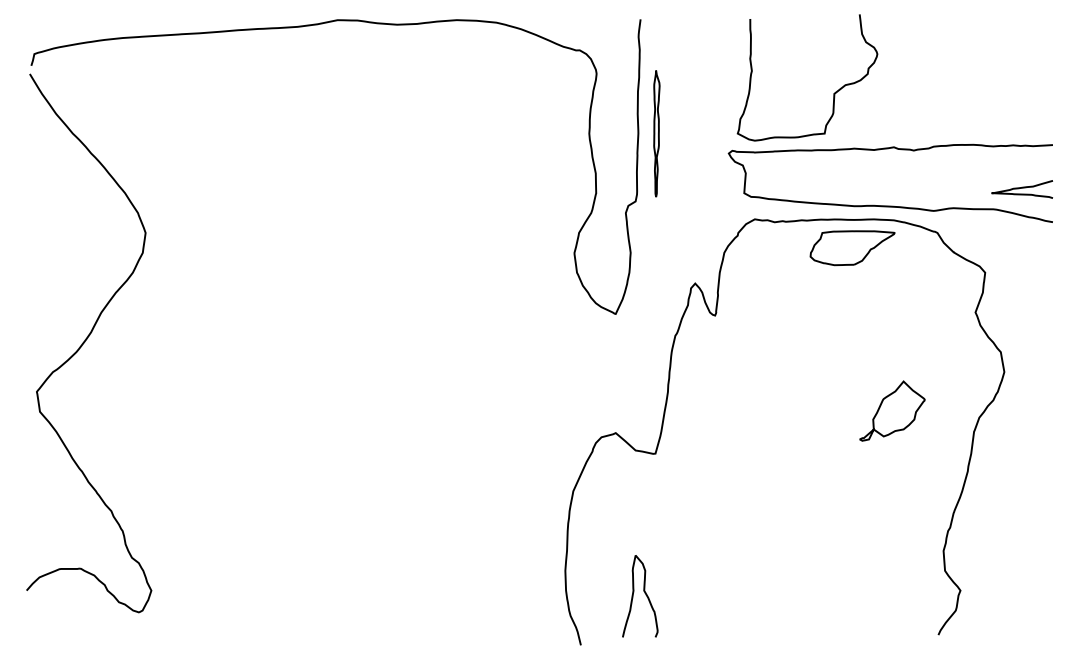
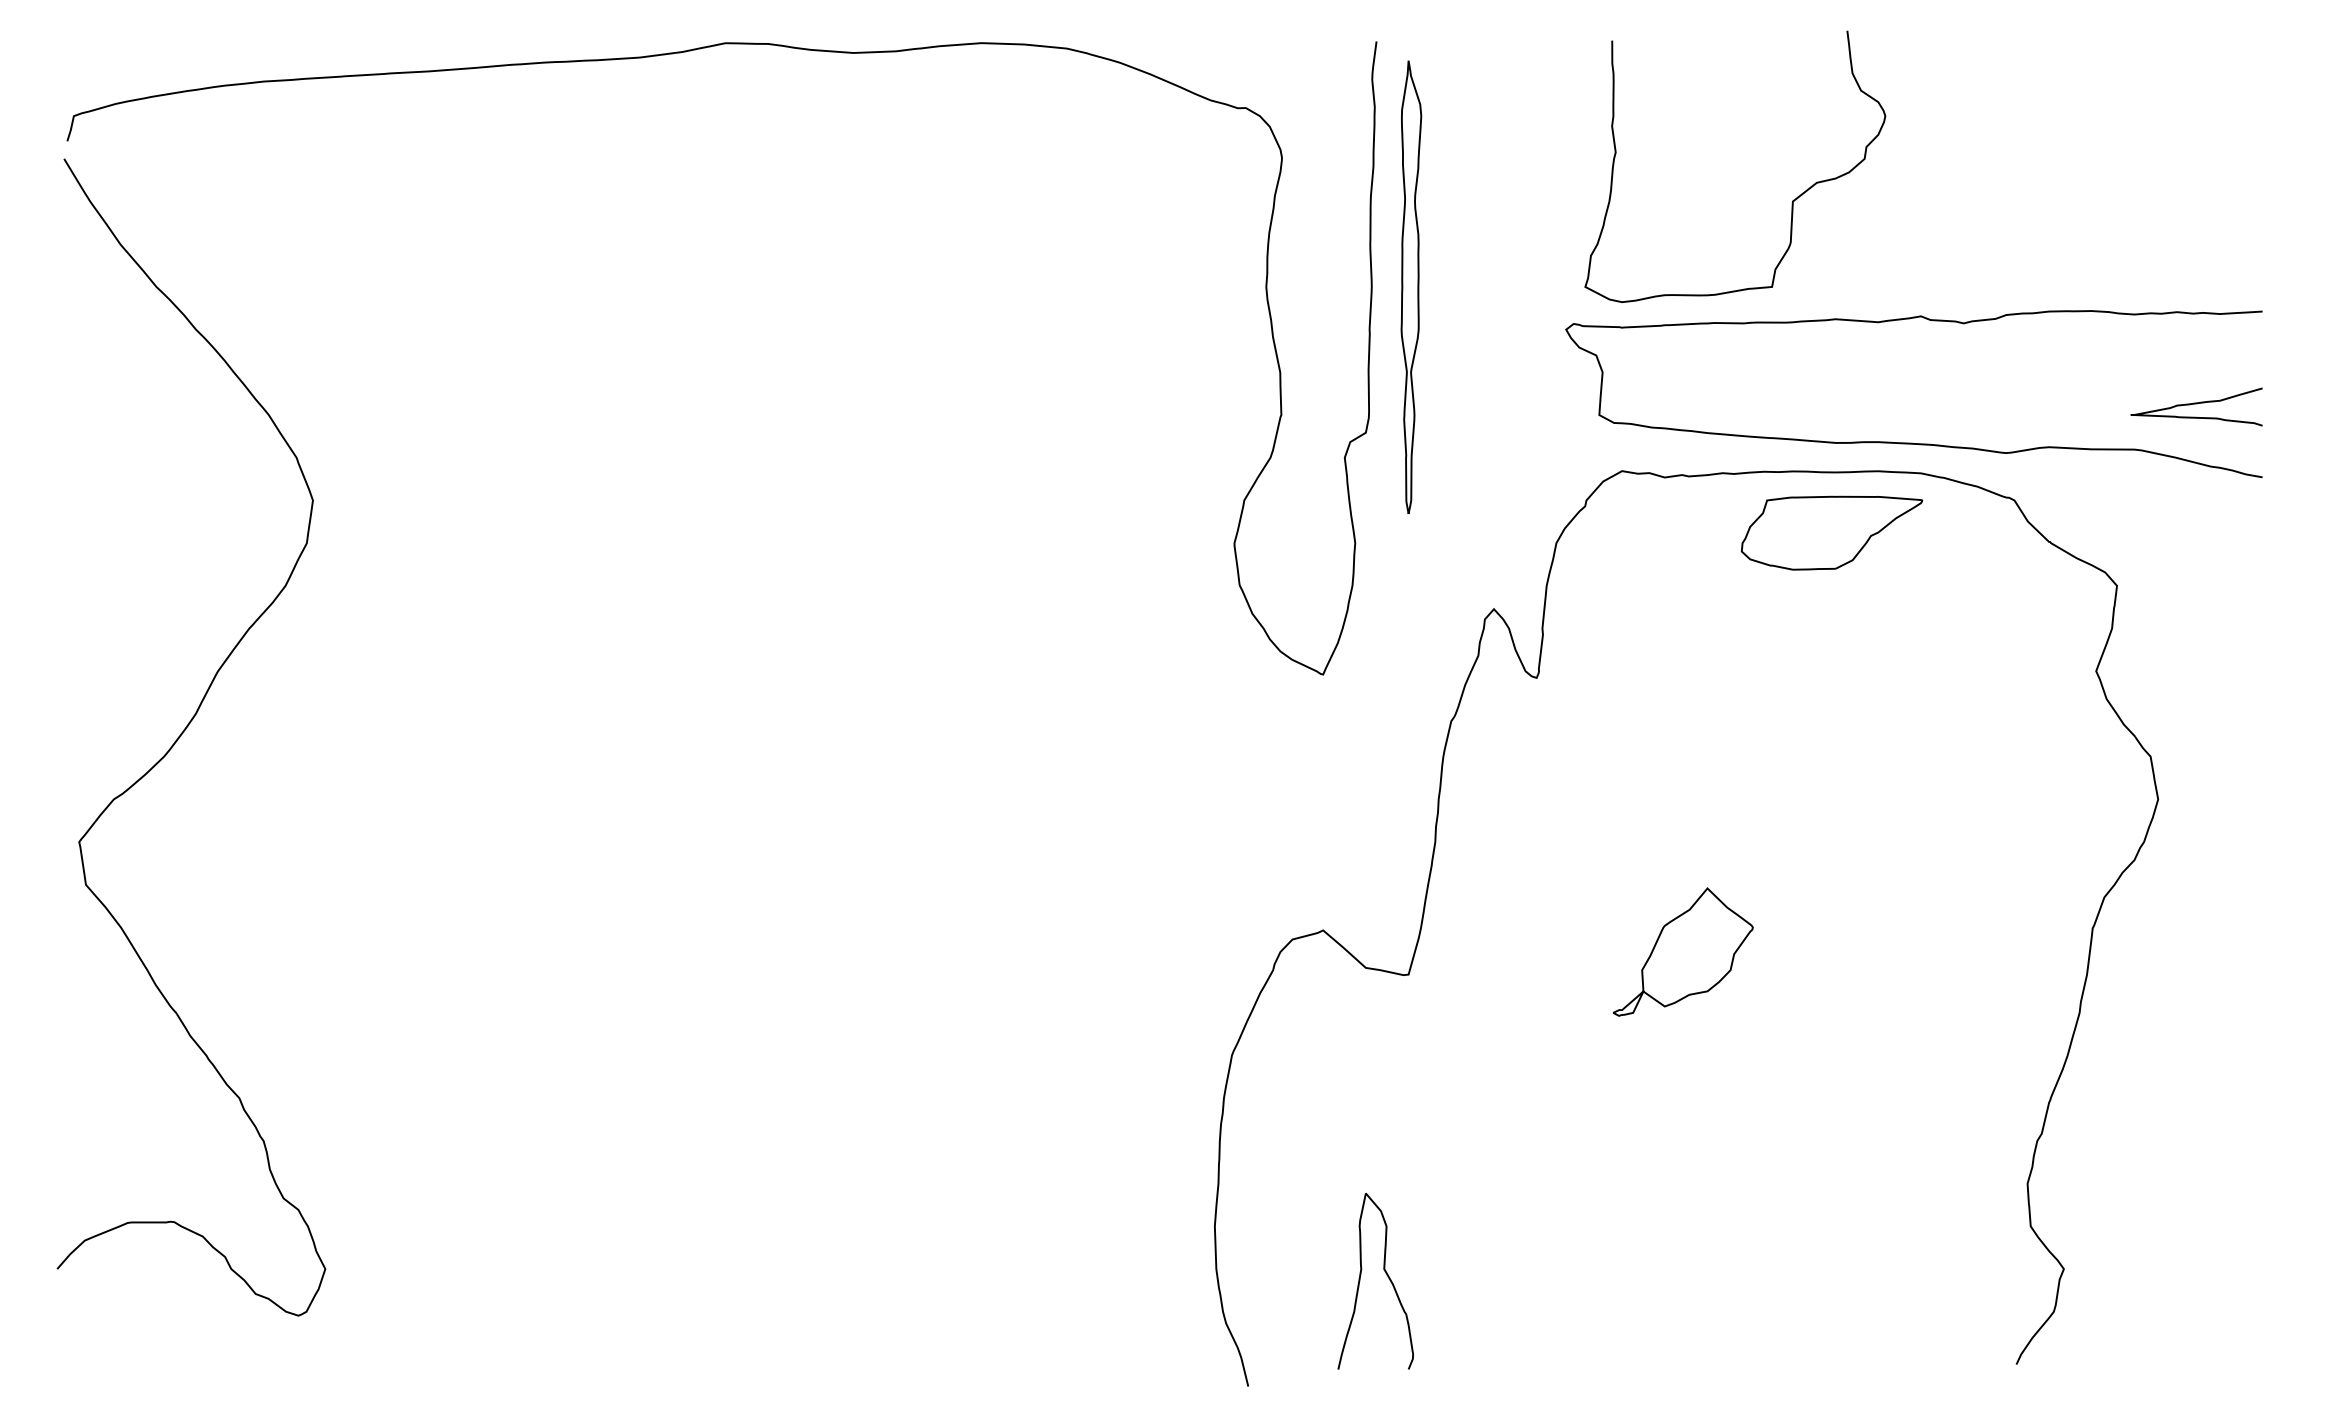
part: (656, 133) -> (1410, 286), size x1.67
part: (892, 410) -> (1683, 950), moved

